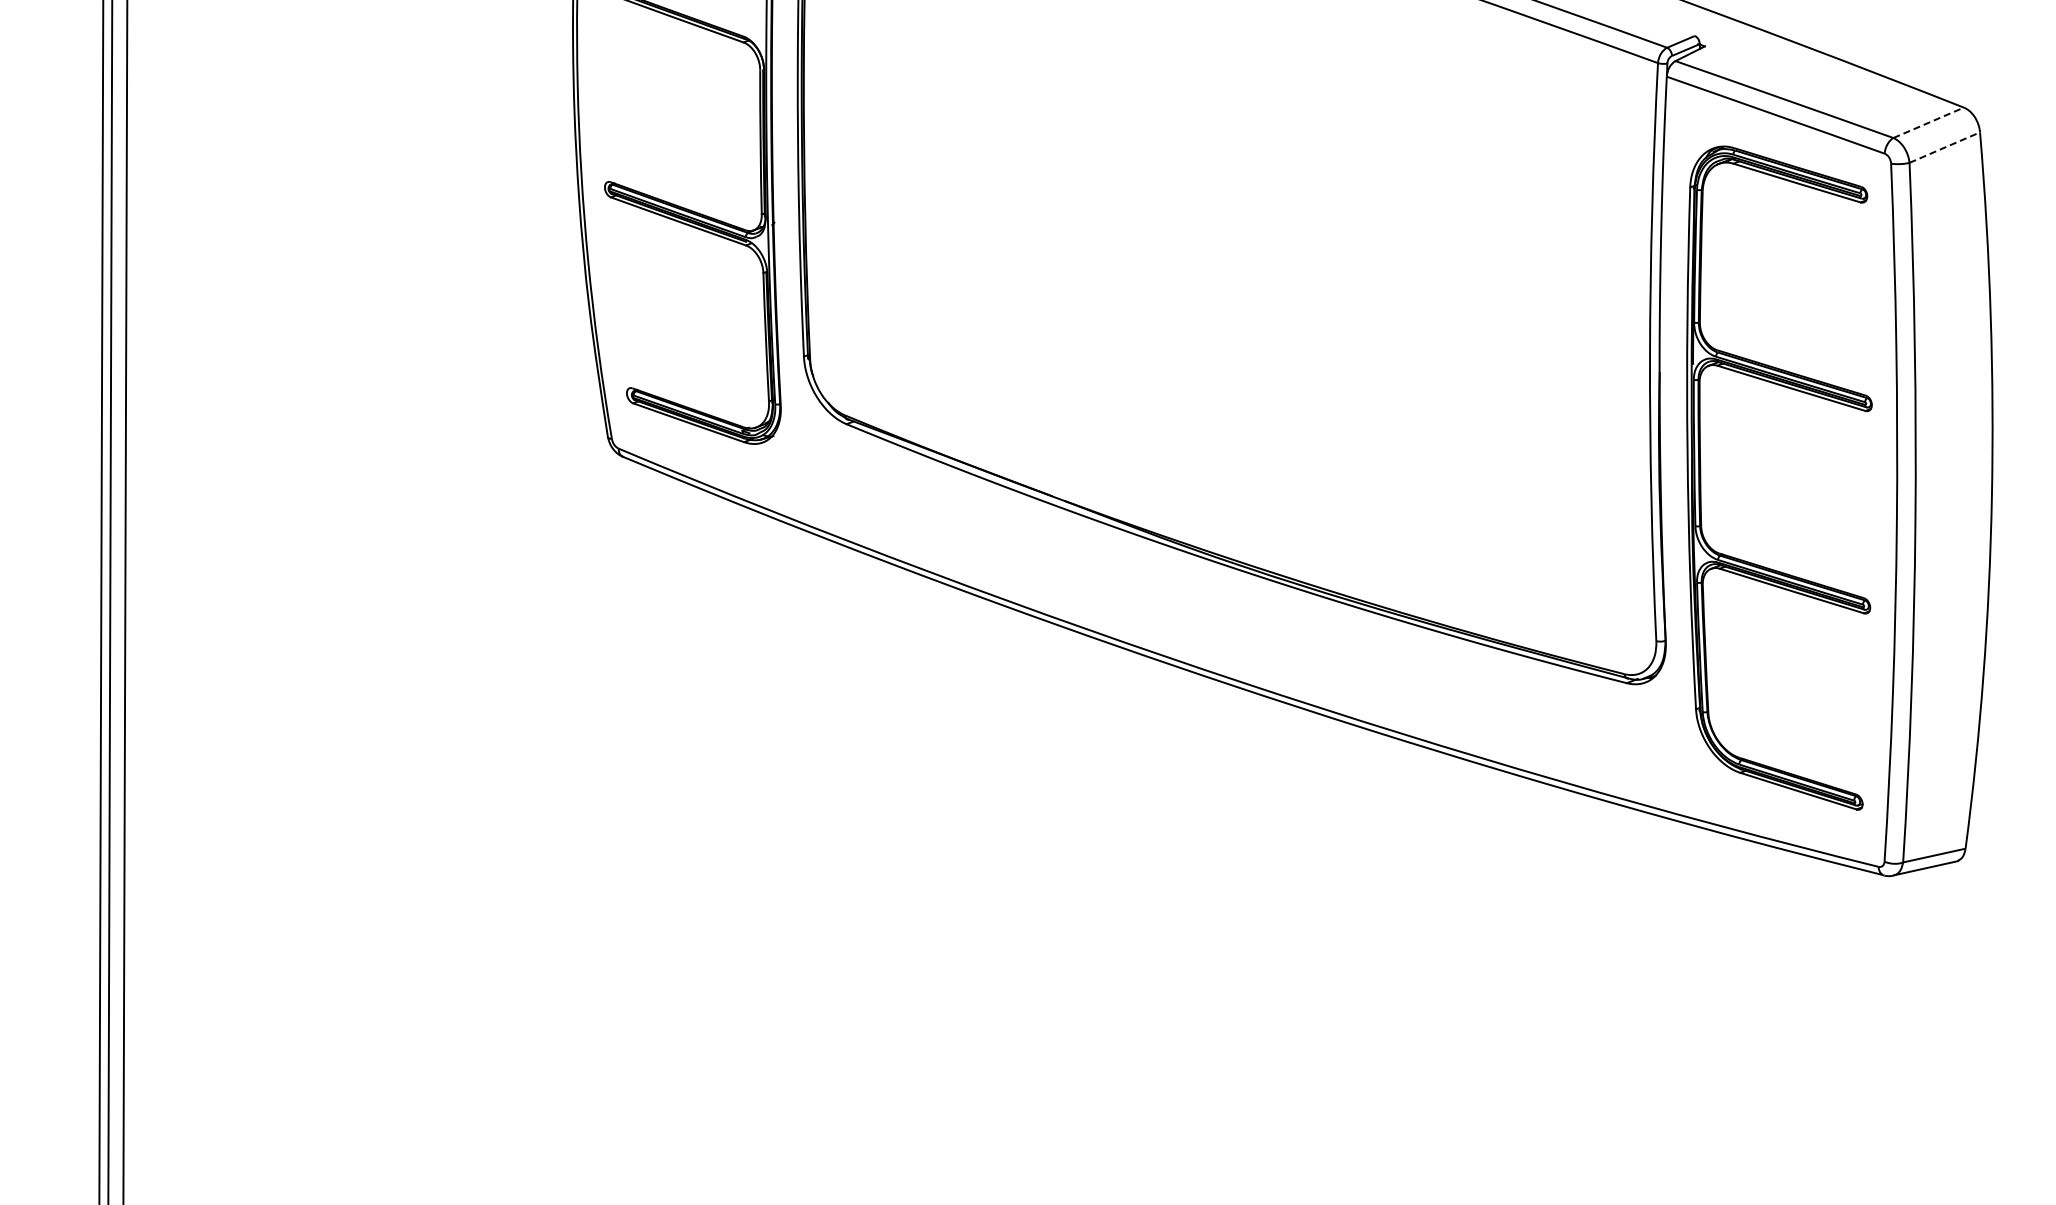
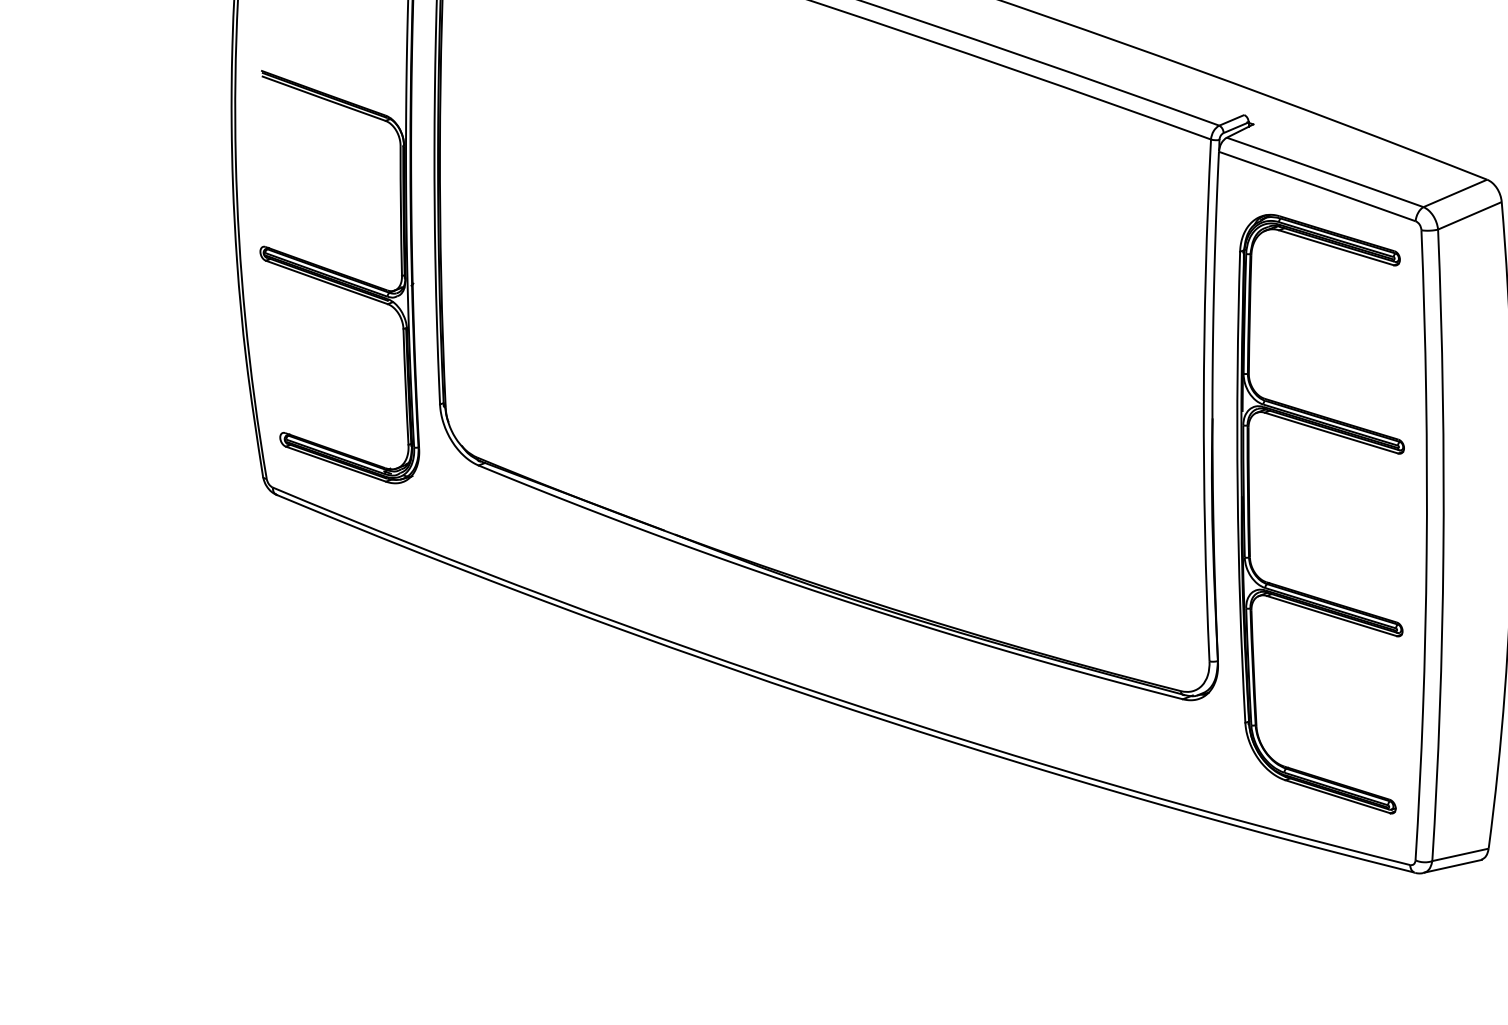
line: (1929, 122) -> (1456, 193), dashed -> solid
line: (1945, 147) -> (1470, 215), dashed -> solid

